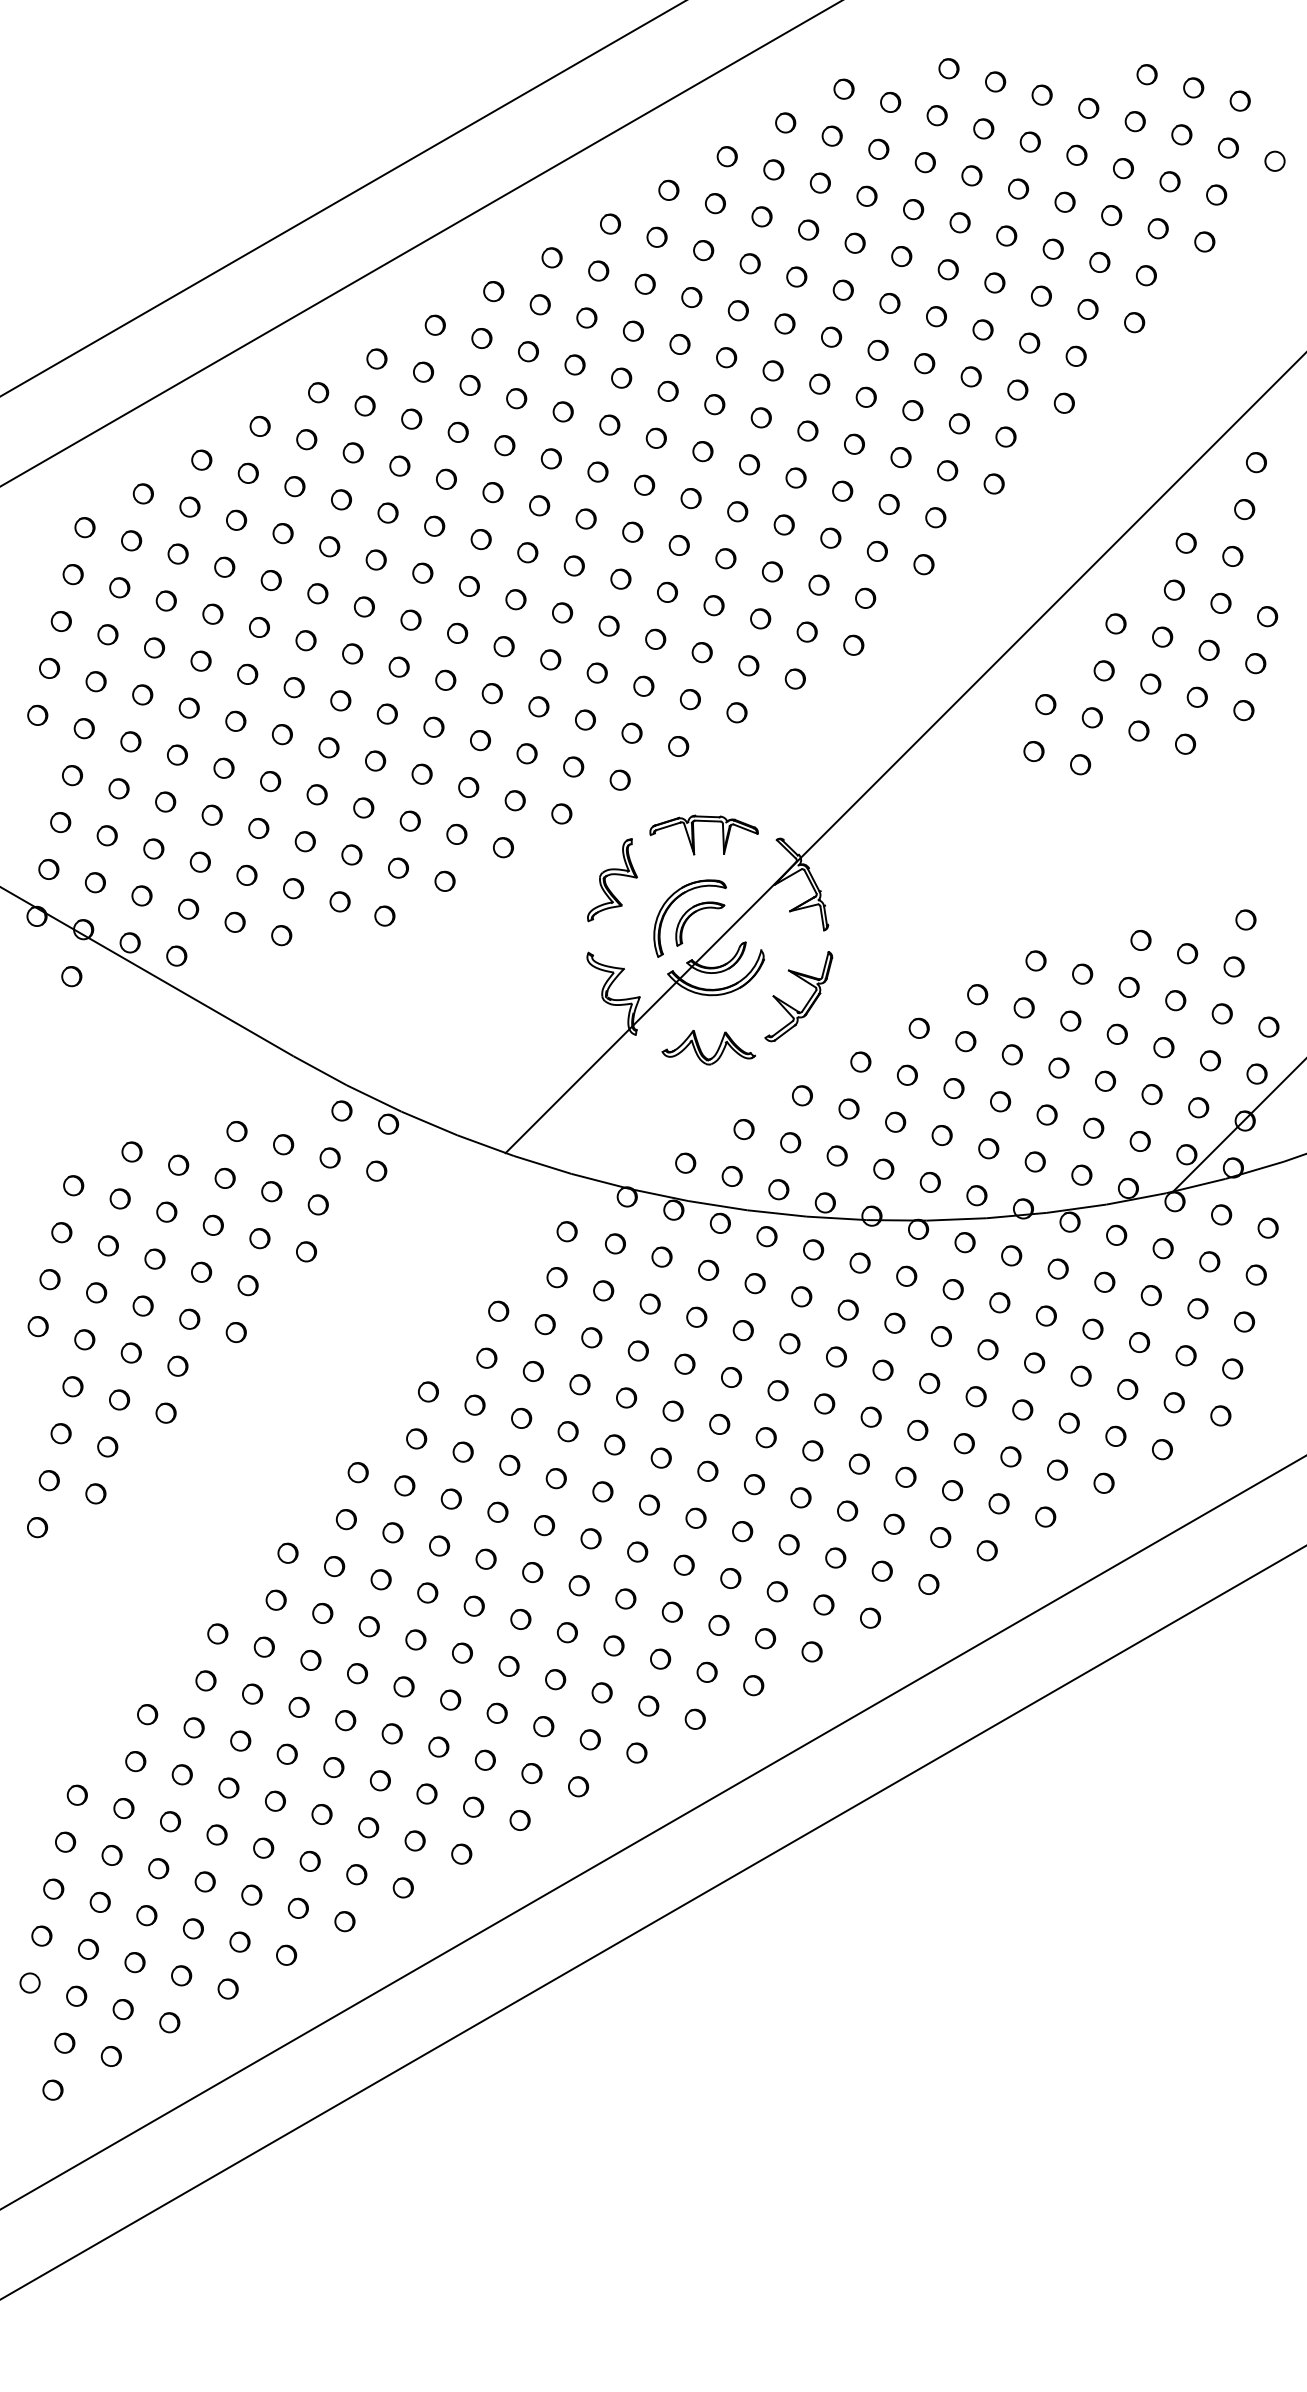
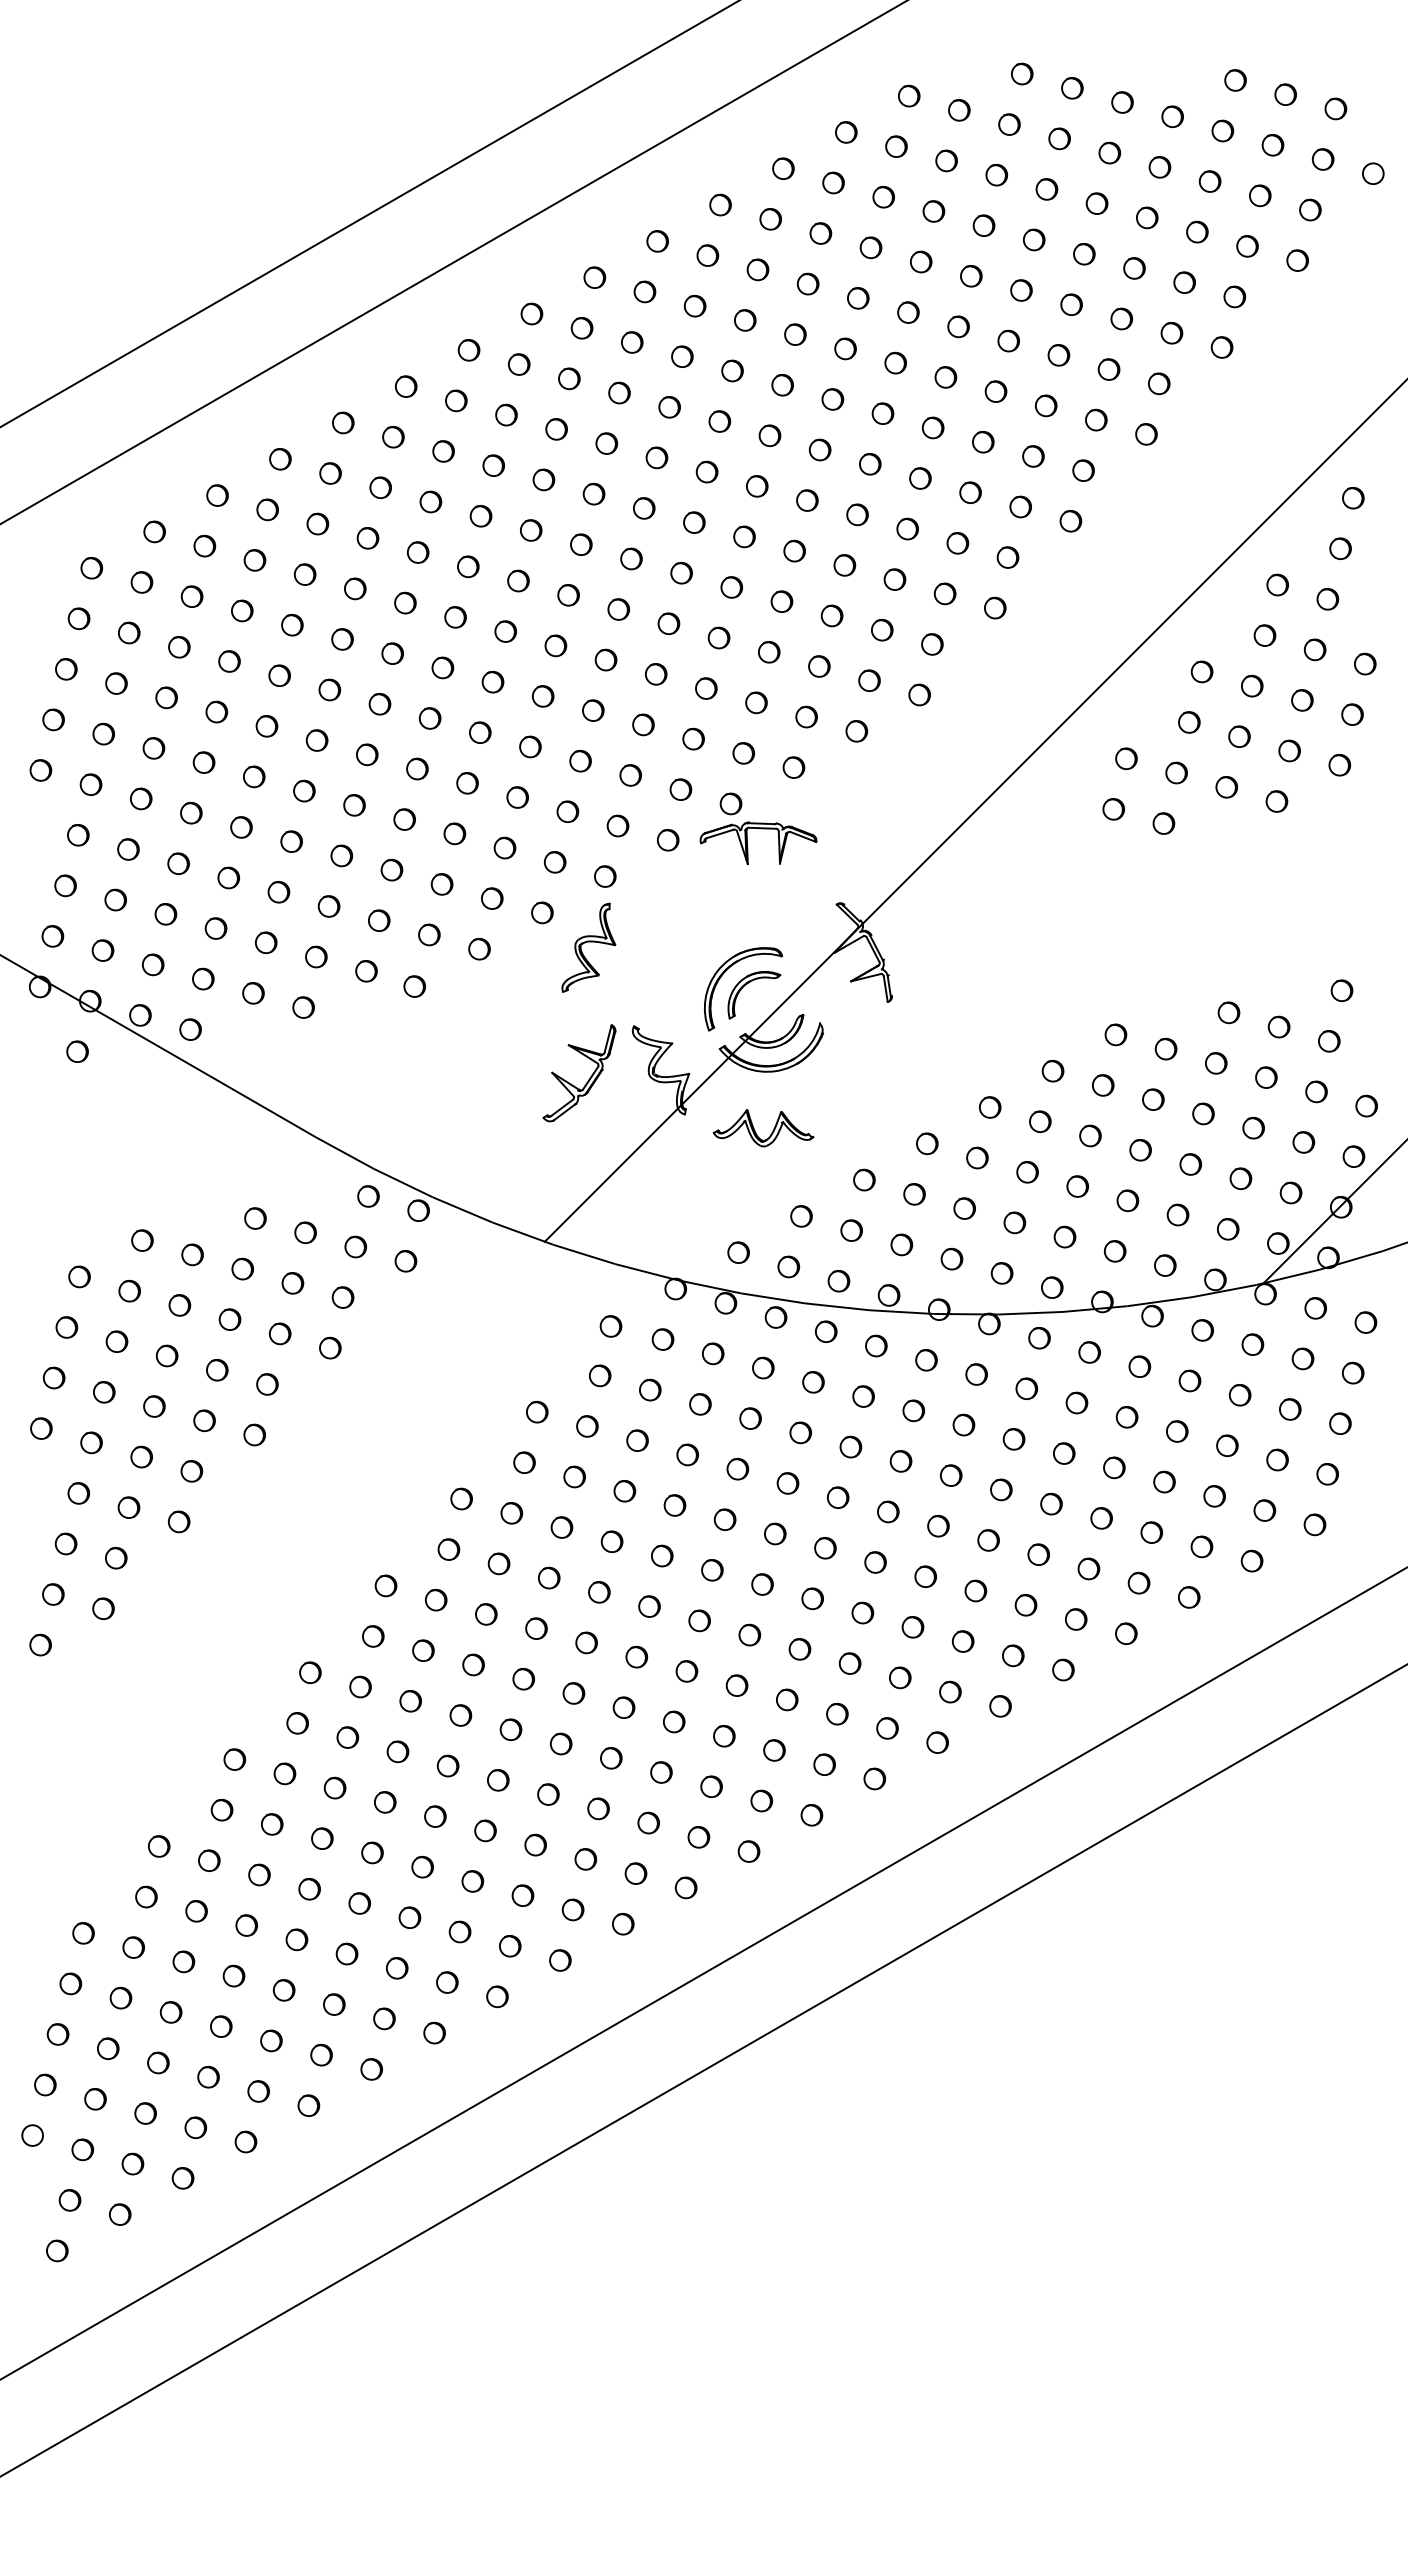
part: (693, 834) -> (747, 842), moved
part: (612, 879) -> (588, 947), moved
part: (806, 1003) -> (587, 1080), moved

